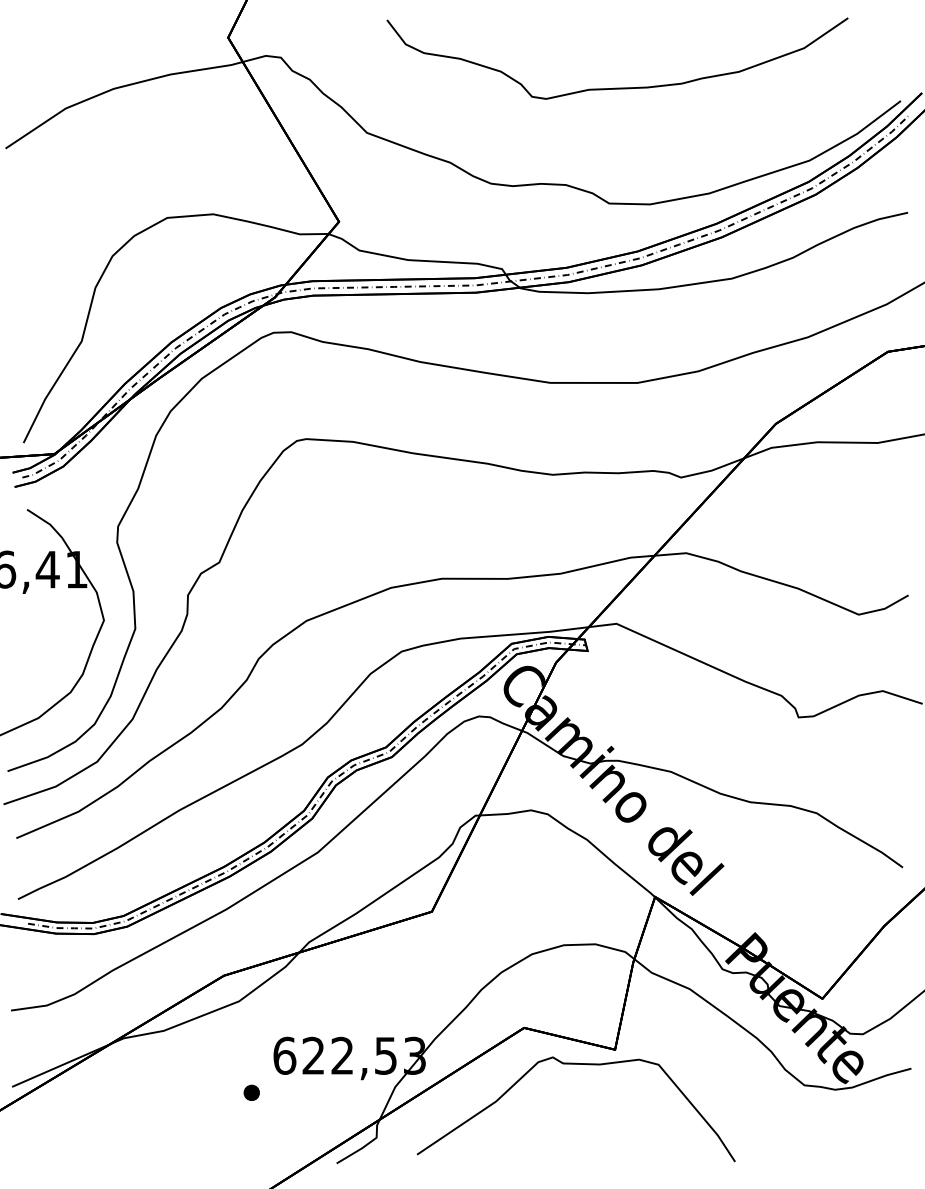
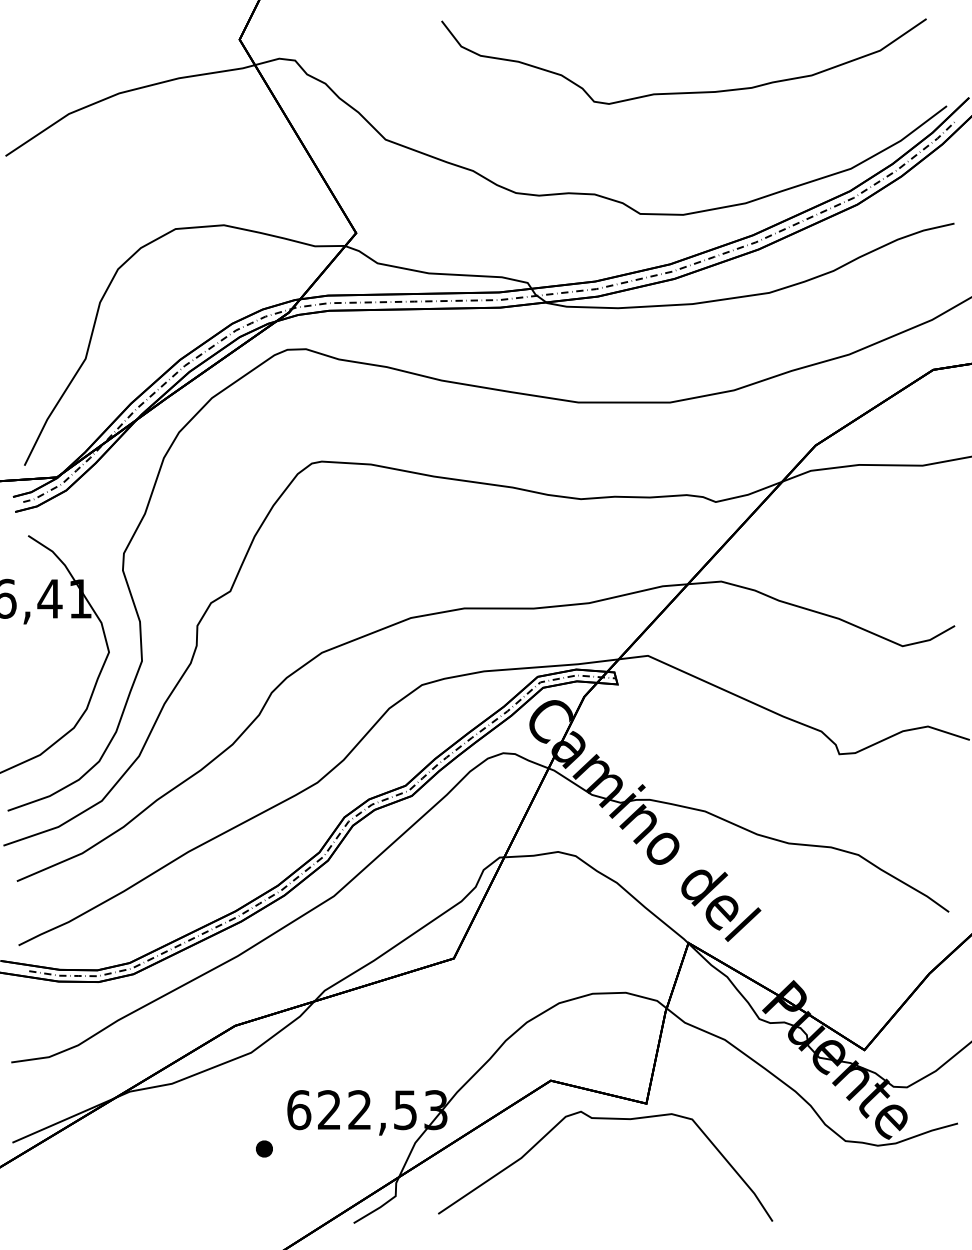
curve: (617, 88) -> (683, 92), moved

